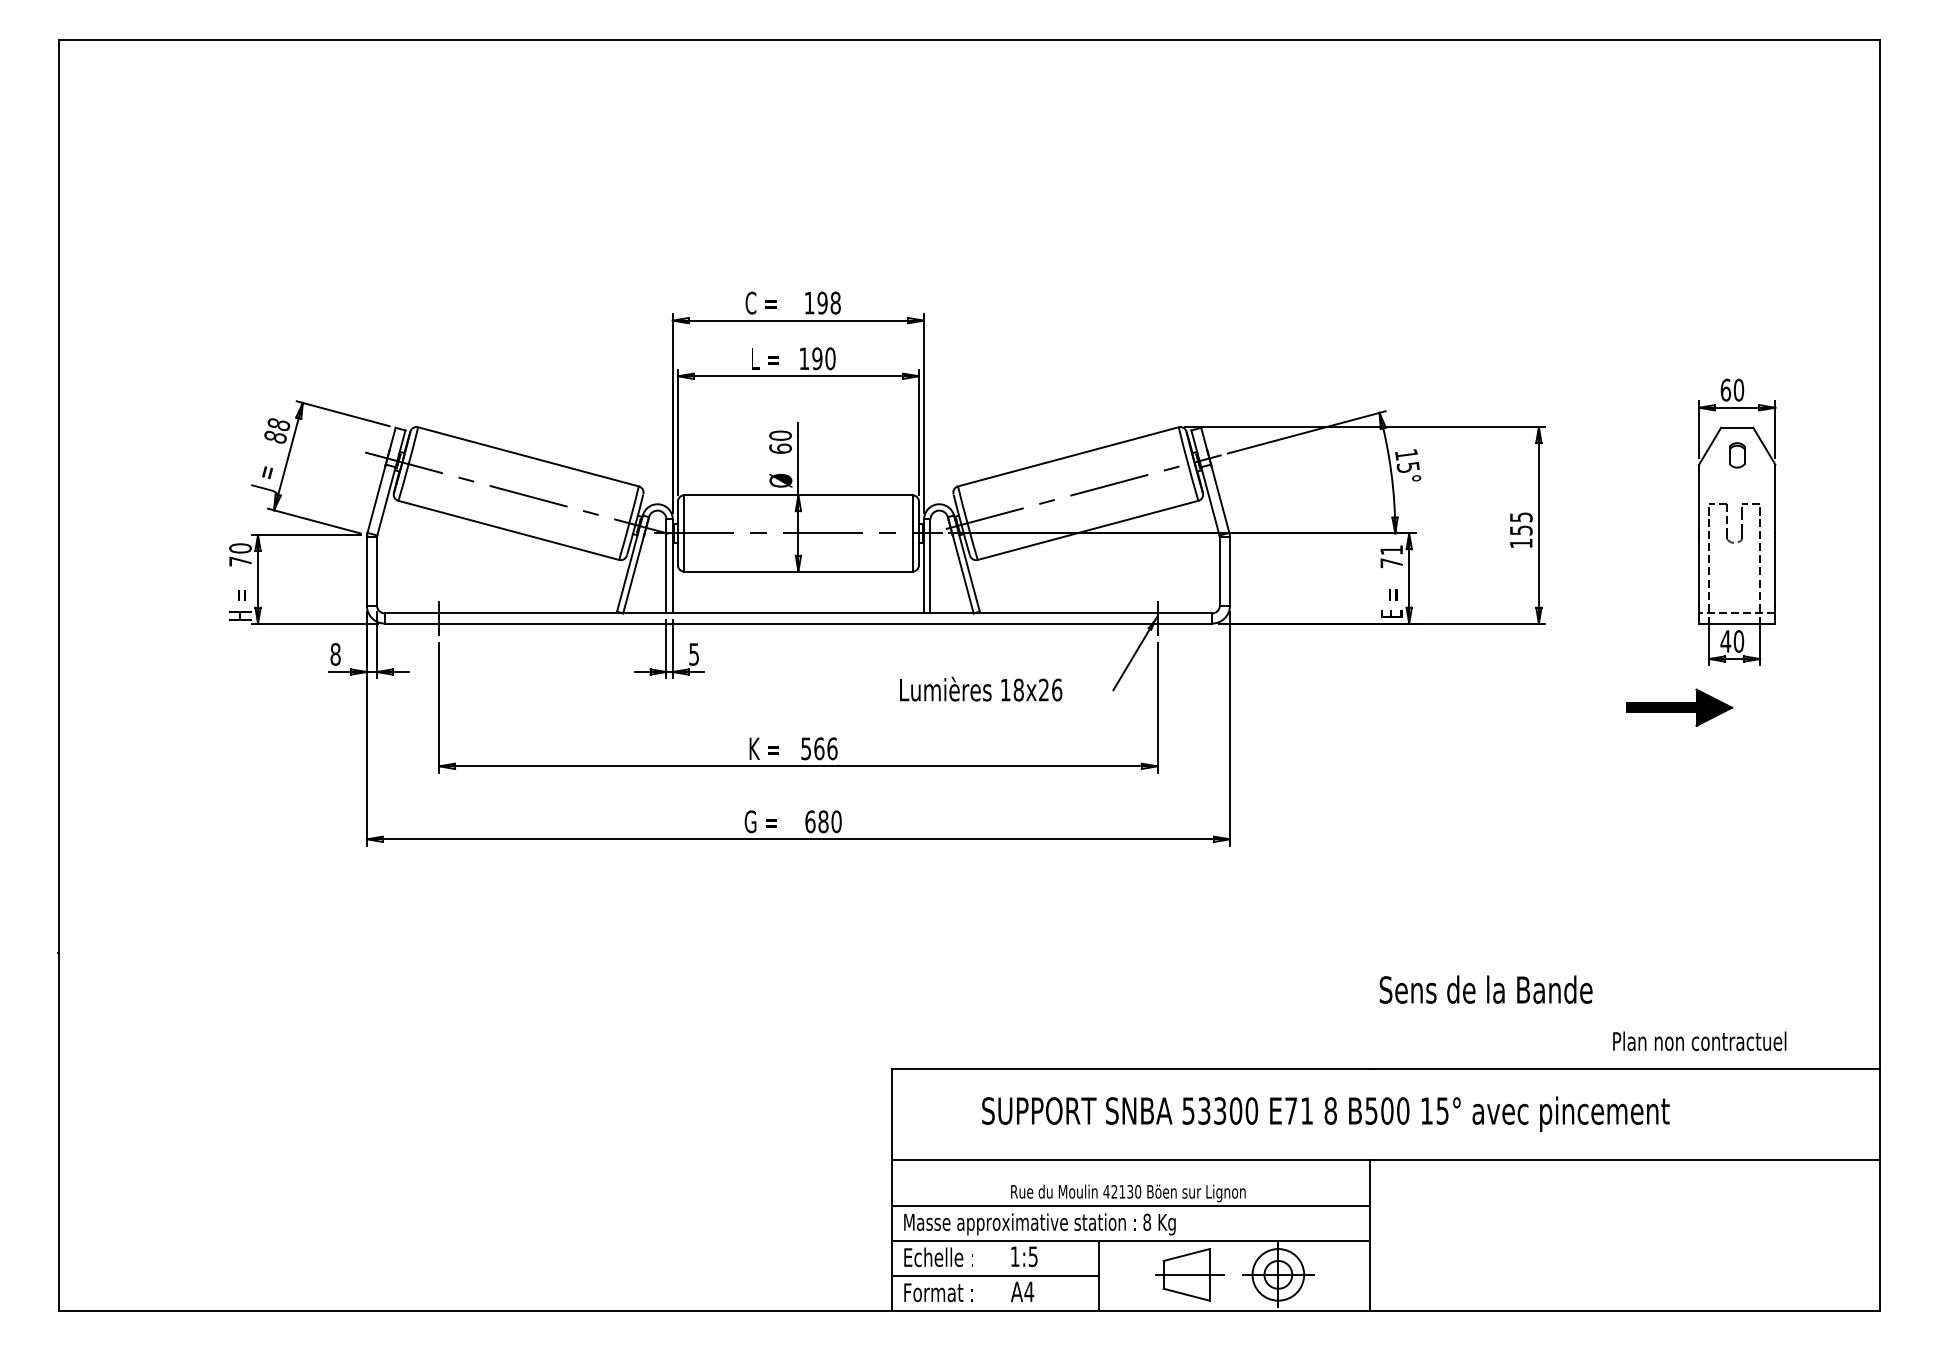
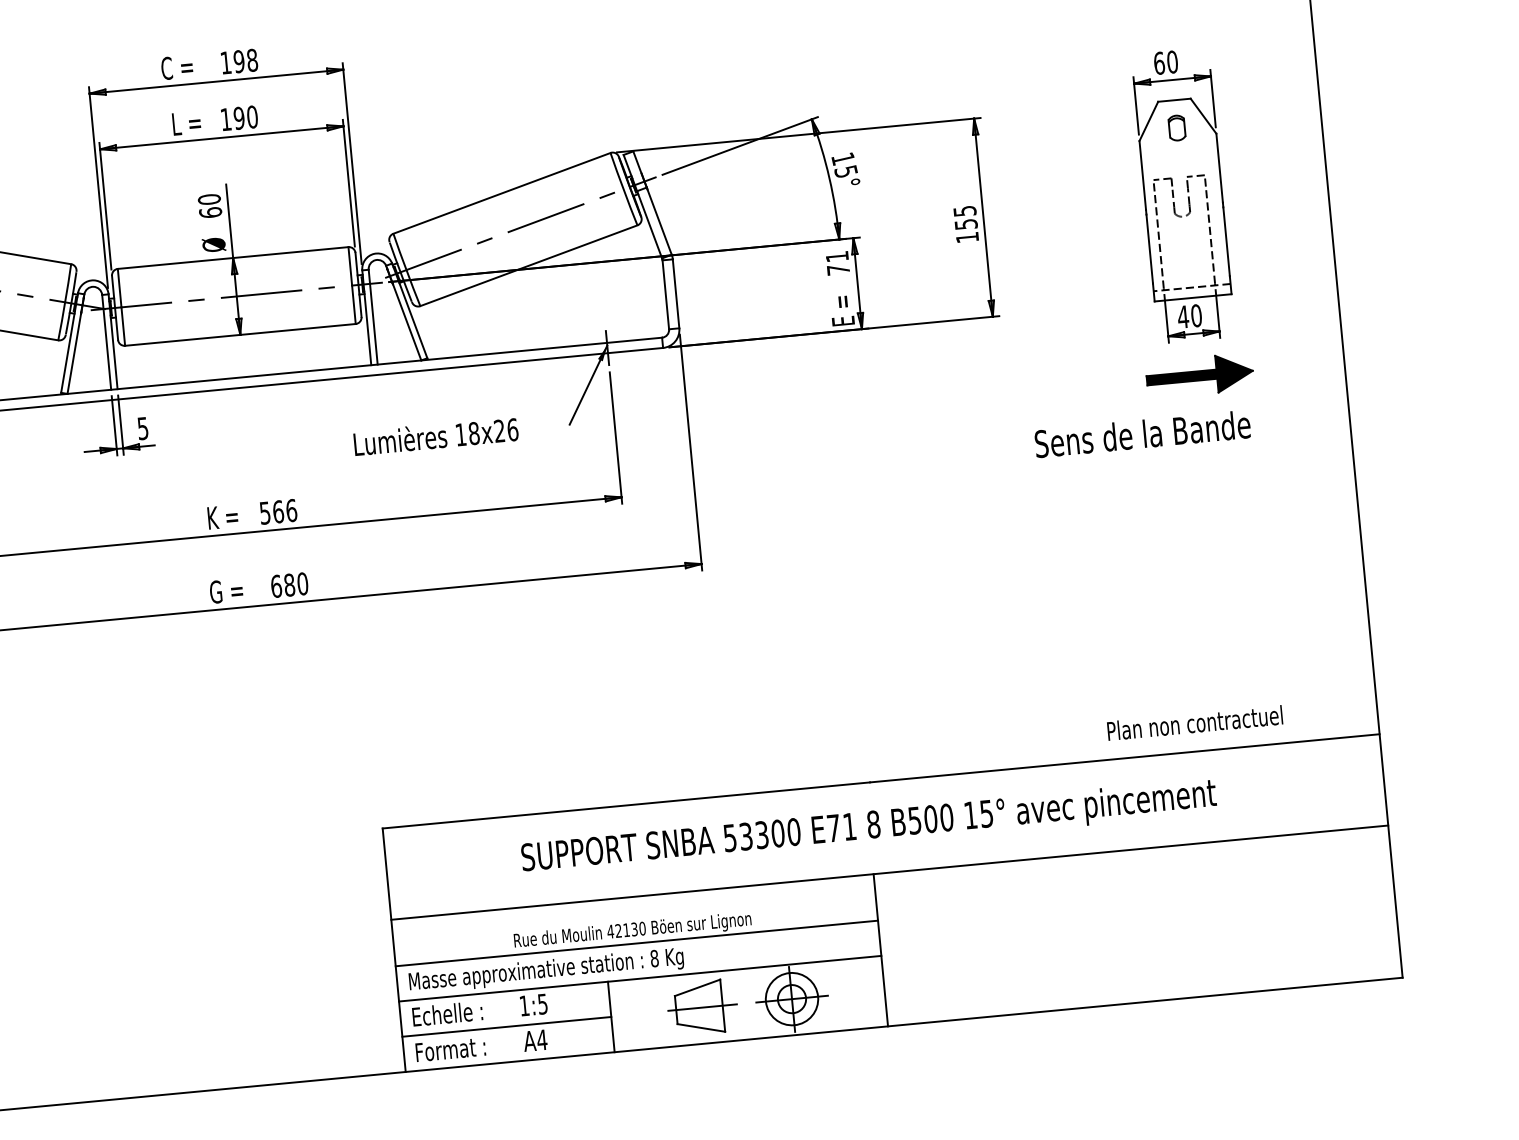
part: (1679, 707) -> (1199, 375), moved
text: (1485, 989) -> (1142, 434), moved
text: (1325, 1114) -> (868, 828), moved

